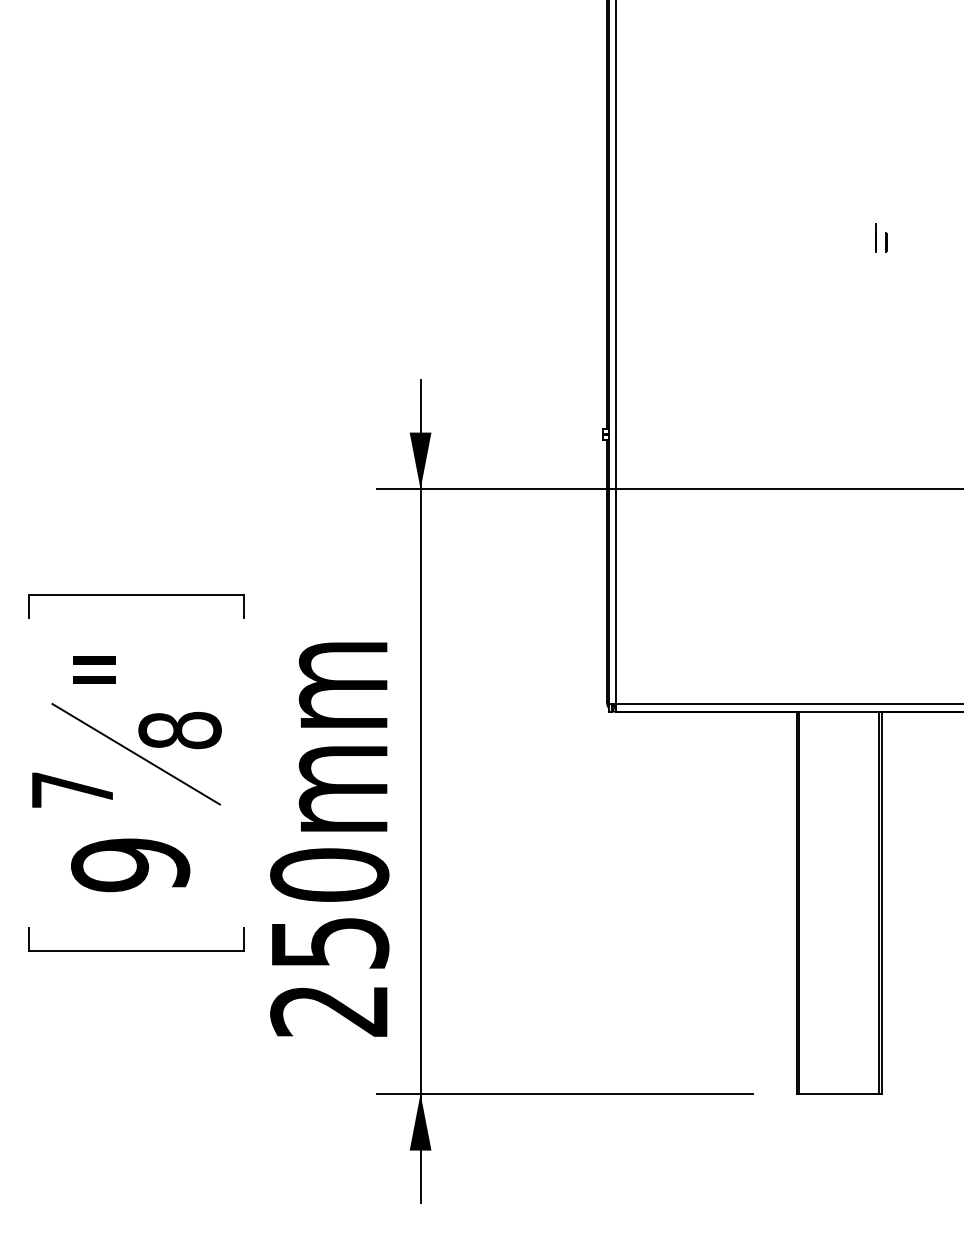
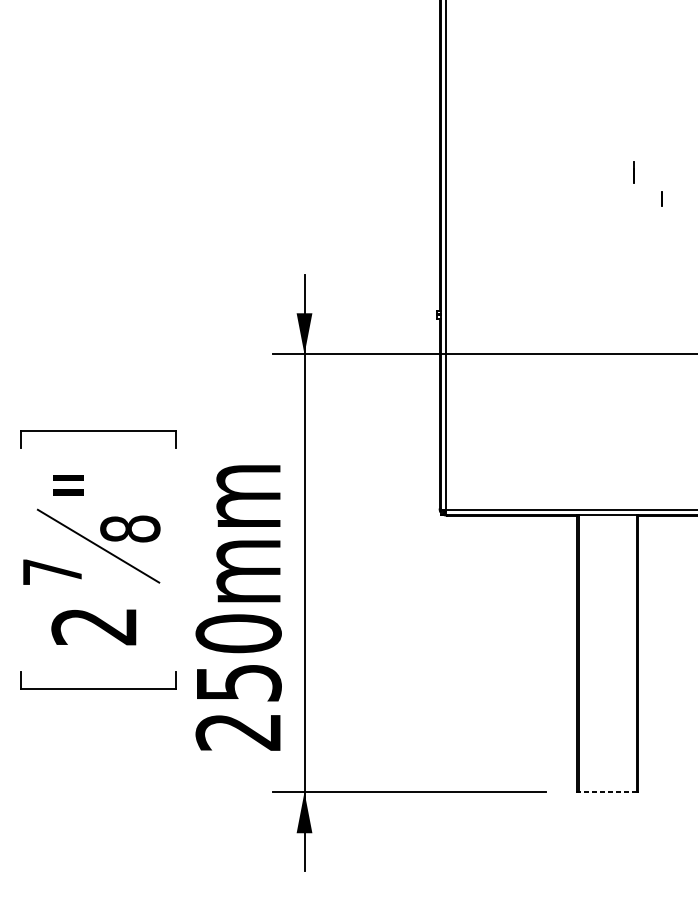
line: (886, 242) -> (662, 198), moved
text: (130, 865) -> (94, 626), 9 -> 2
line: (839, 1093) -> (607, 791), solid -> dashed

